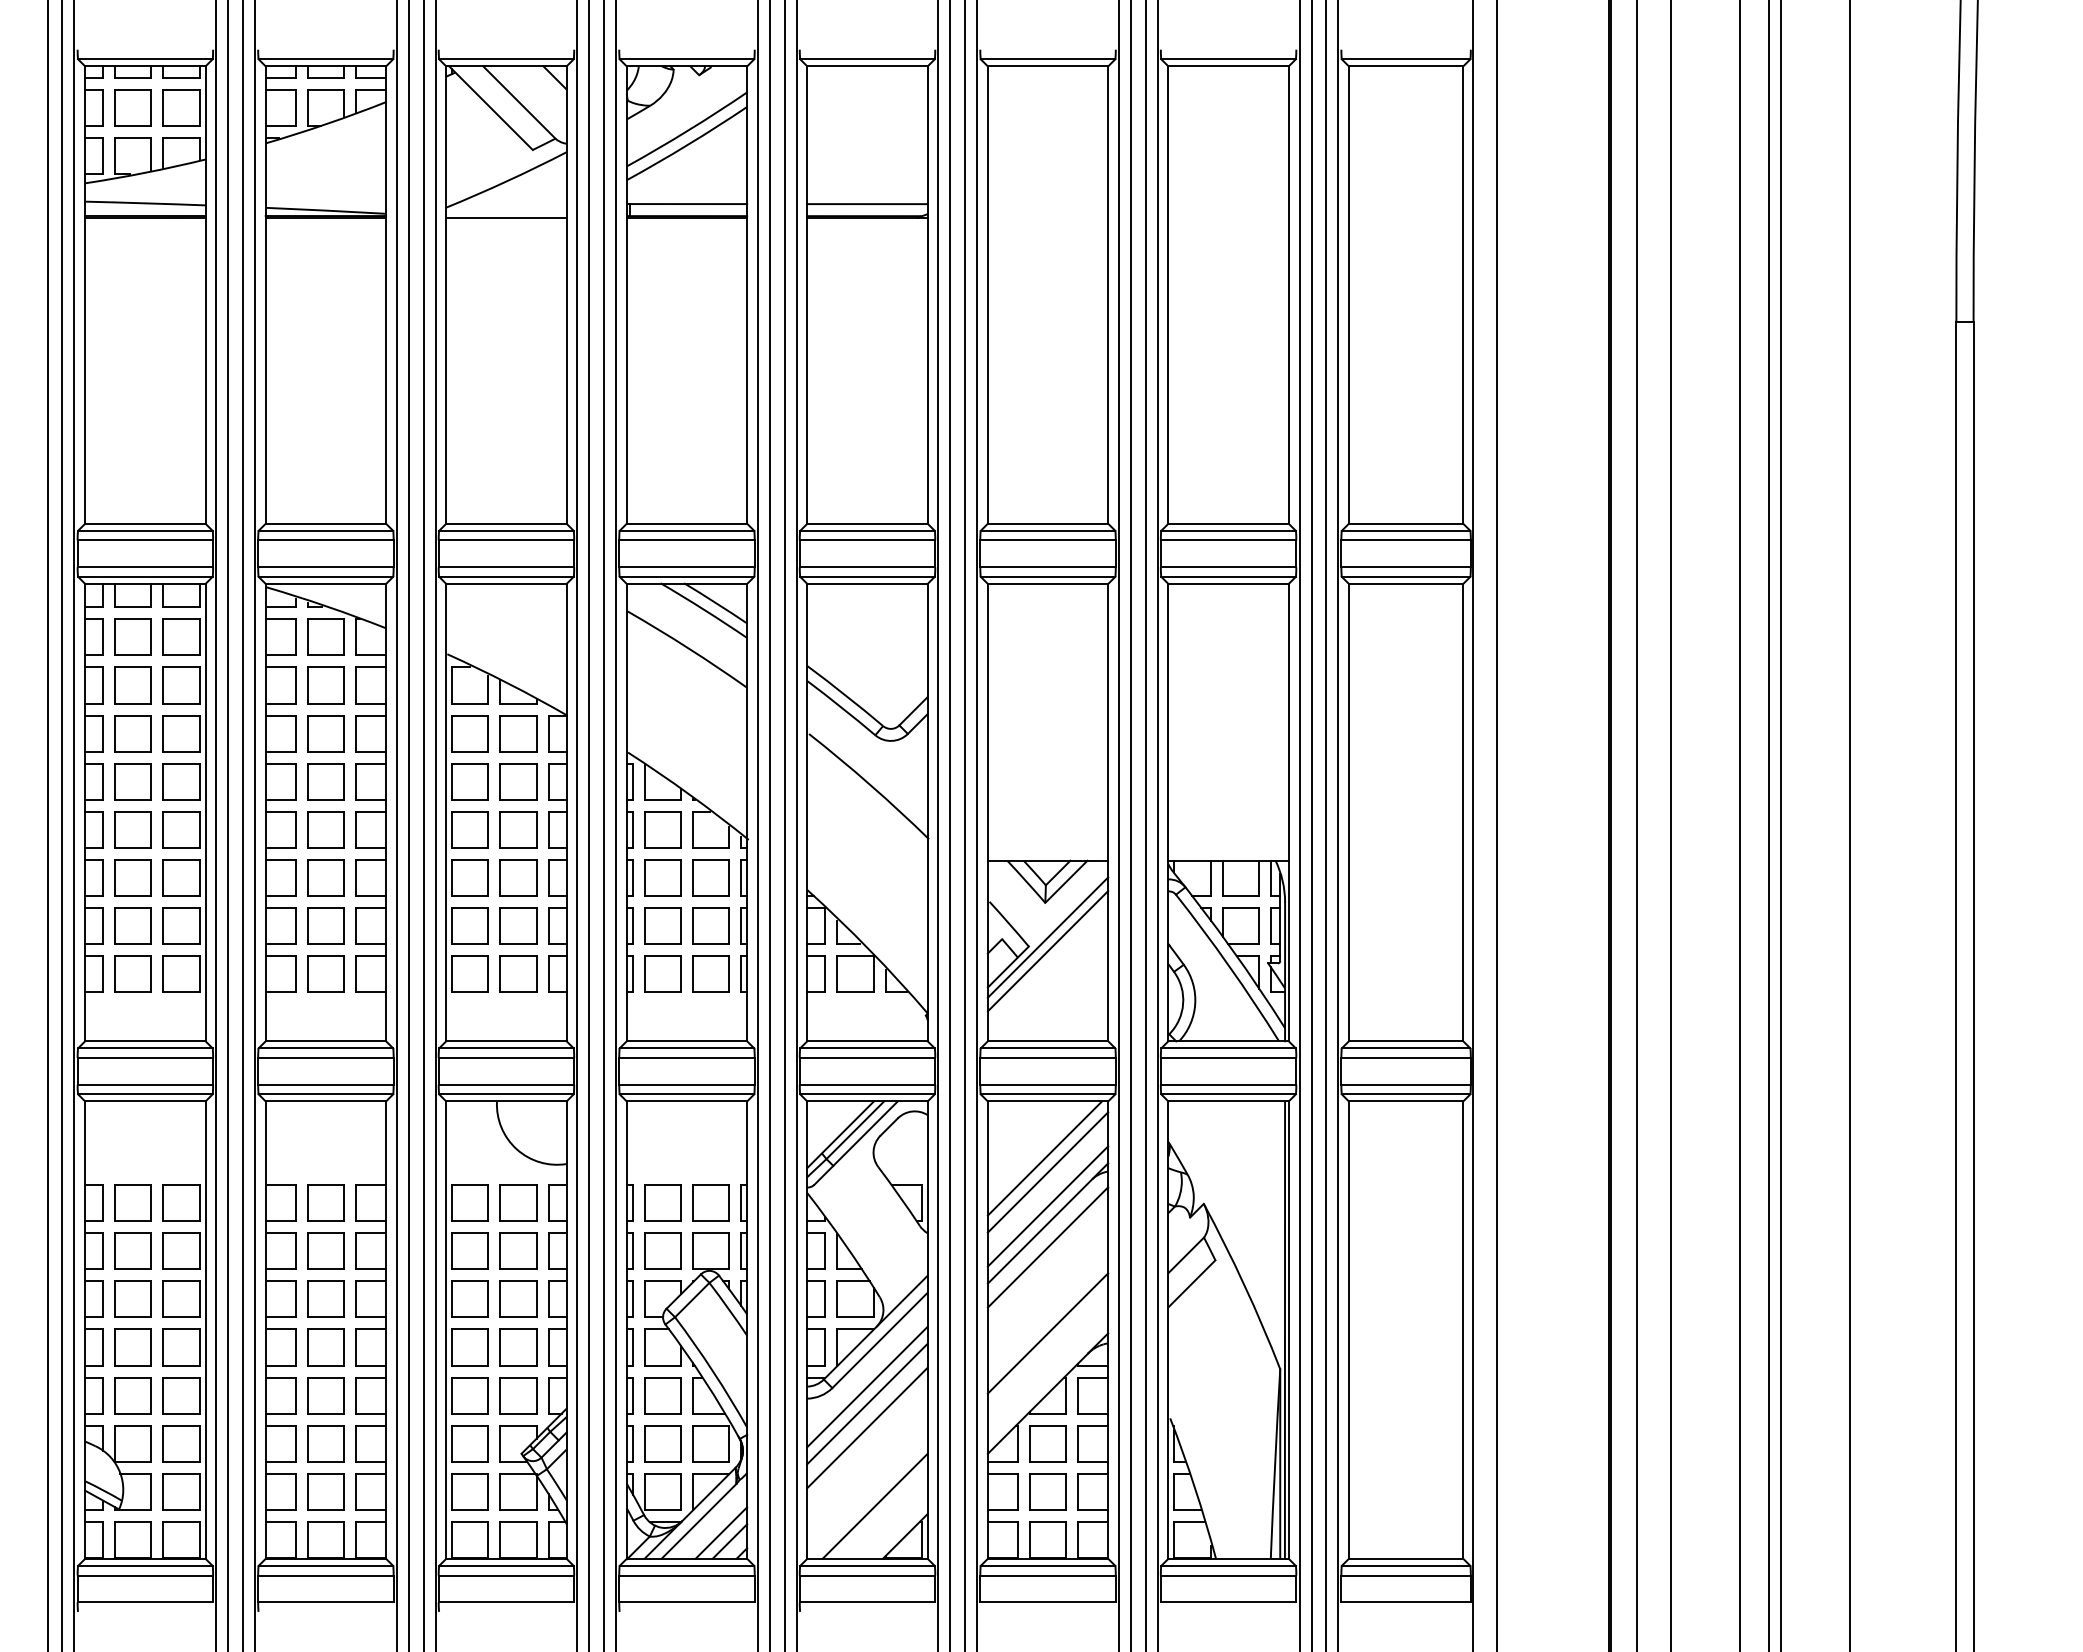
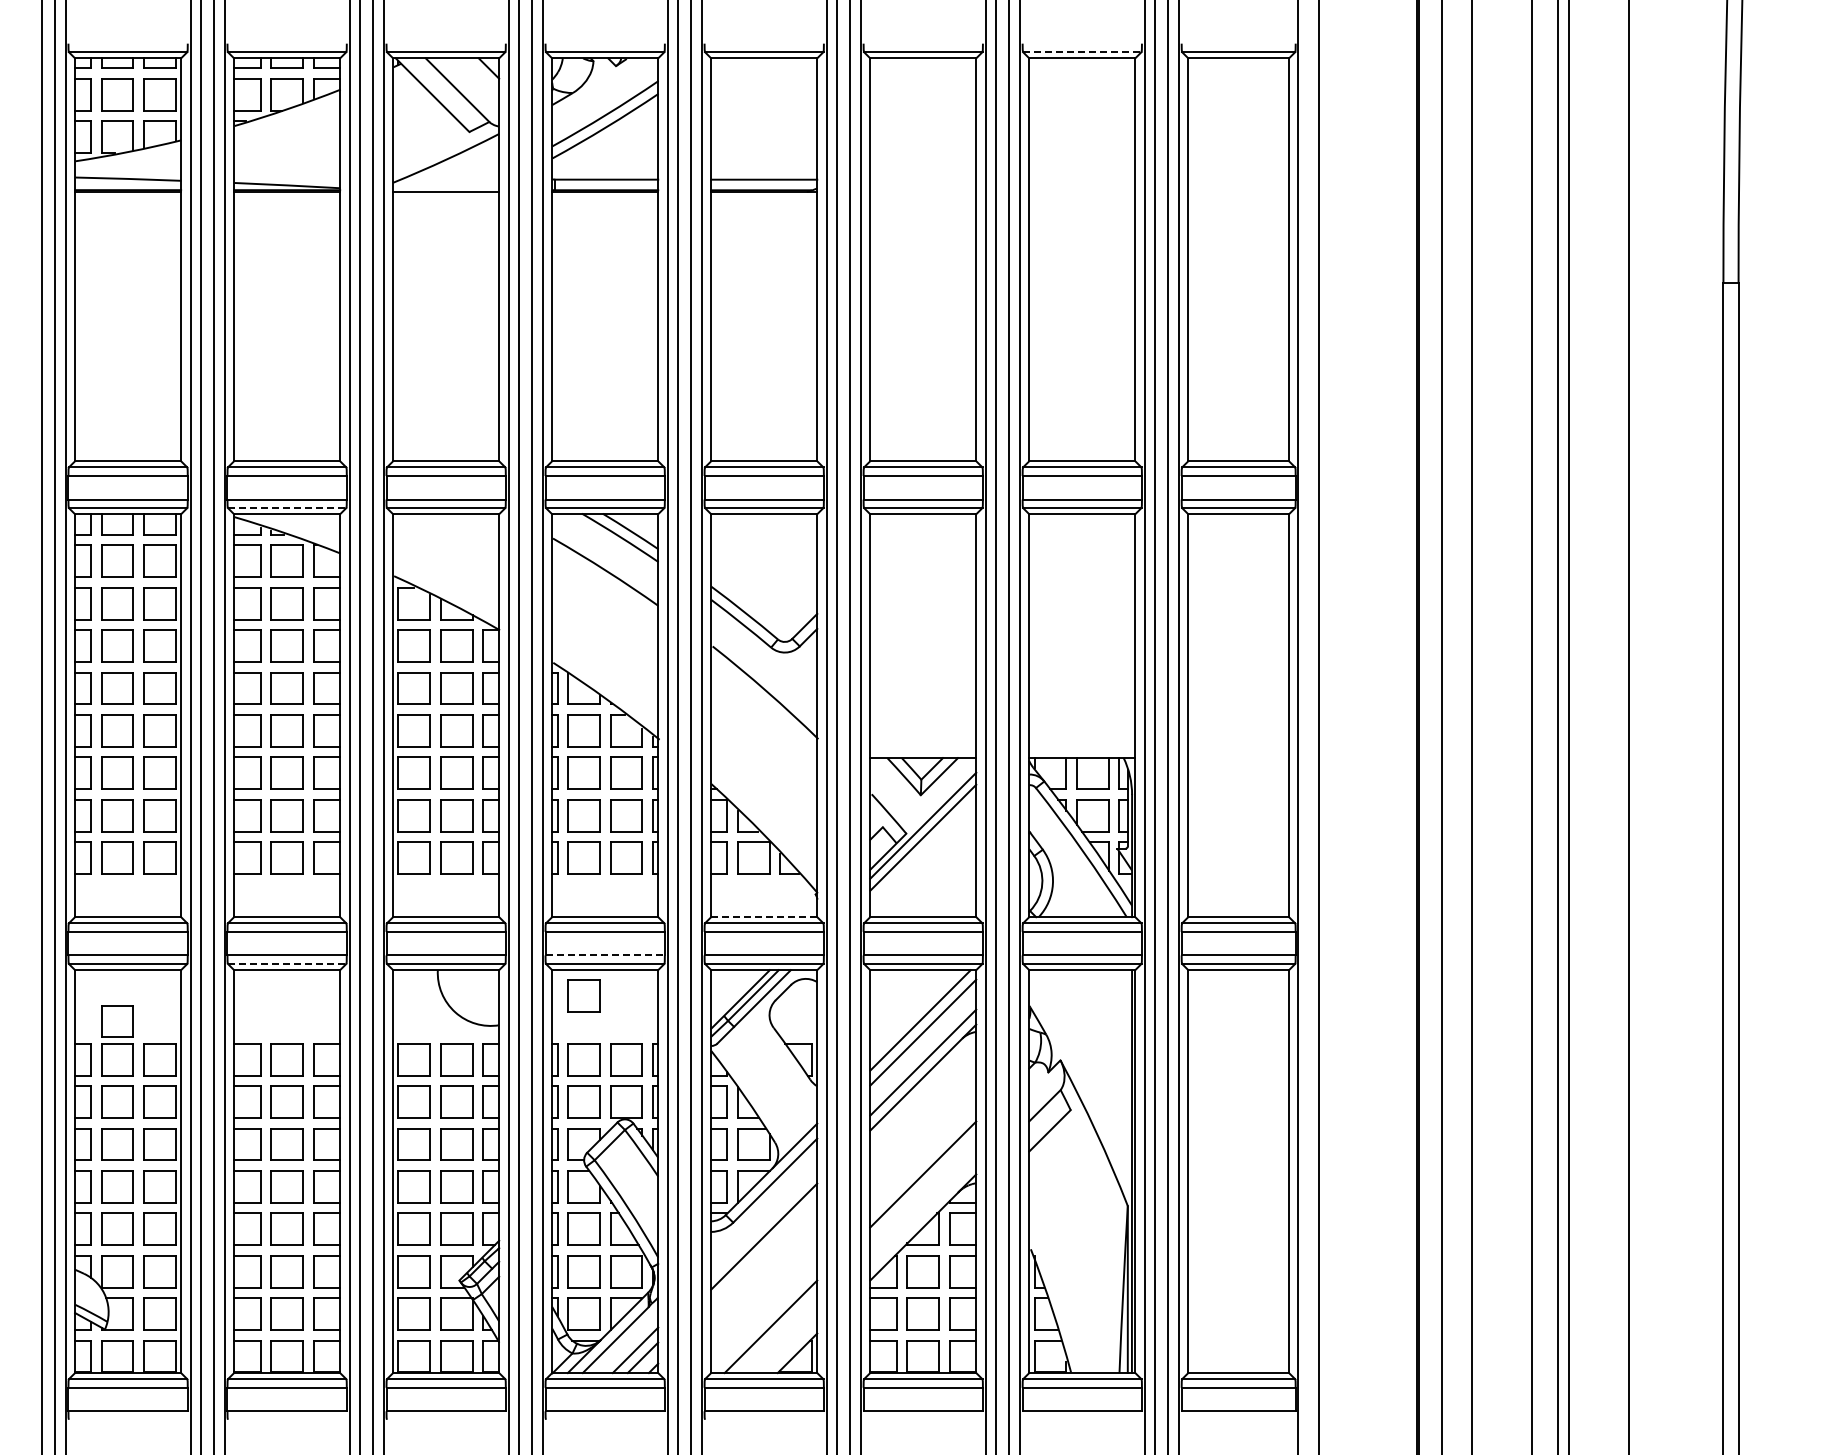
line: (1228, 59) -> (1082, 52), solid -> dashed
line: (326, 577) -> (287, 508), solid -> dashed
line: (866, 1041) -> (763, 917), solid -> dashed
line: (687, 1084) -> (605, 955), solid -> dashed
line: (326, 1093) -> (287, 963), solid -> dashed
part: (662, 1130) -> (583, 995), added
part: (133, 1159) -> (117, 1021), added
line: (1048, 1247) -> (923, 1098), removed
line: (867, 1386) -> (764, 1221), removed
line: (867, 1427) -> (764, 1257), removed

